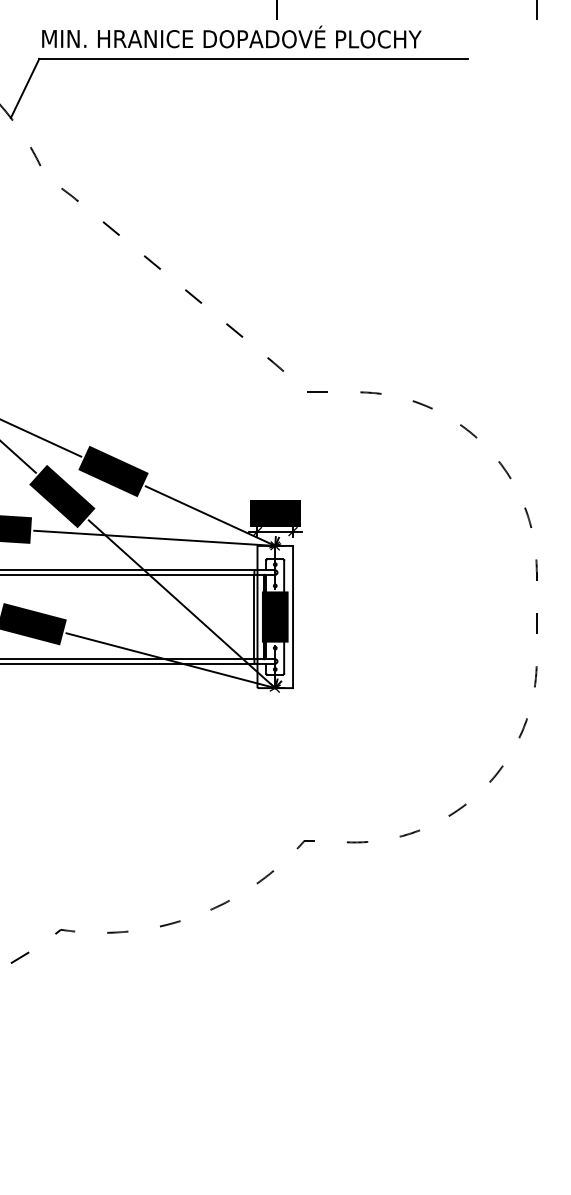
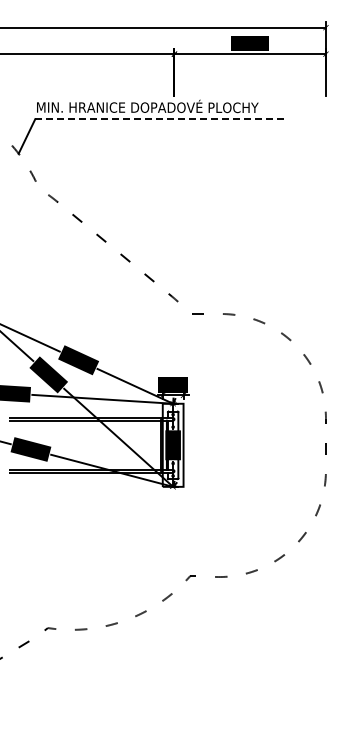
line: (253, 59) -> (160, 119), solid -> dashed

